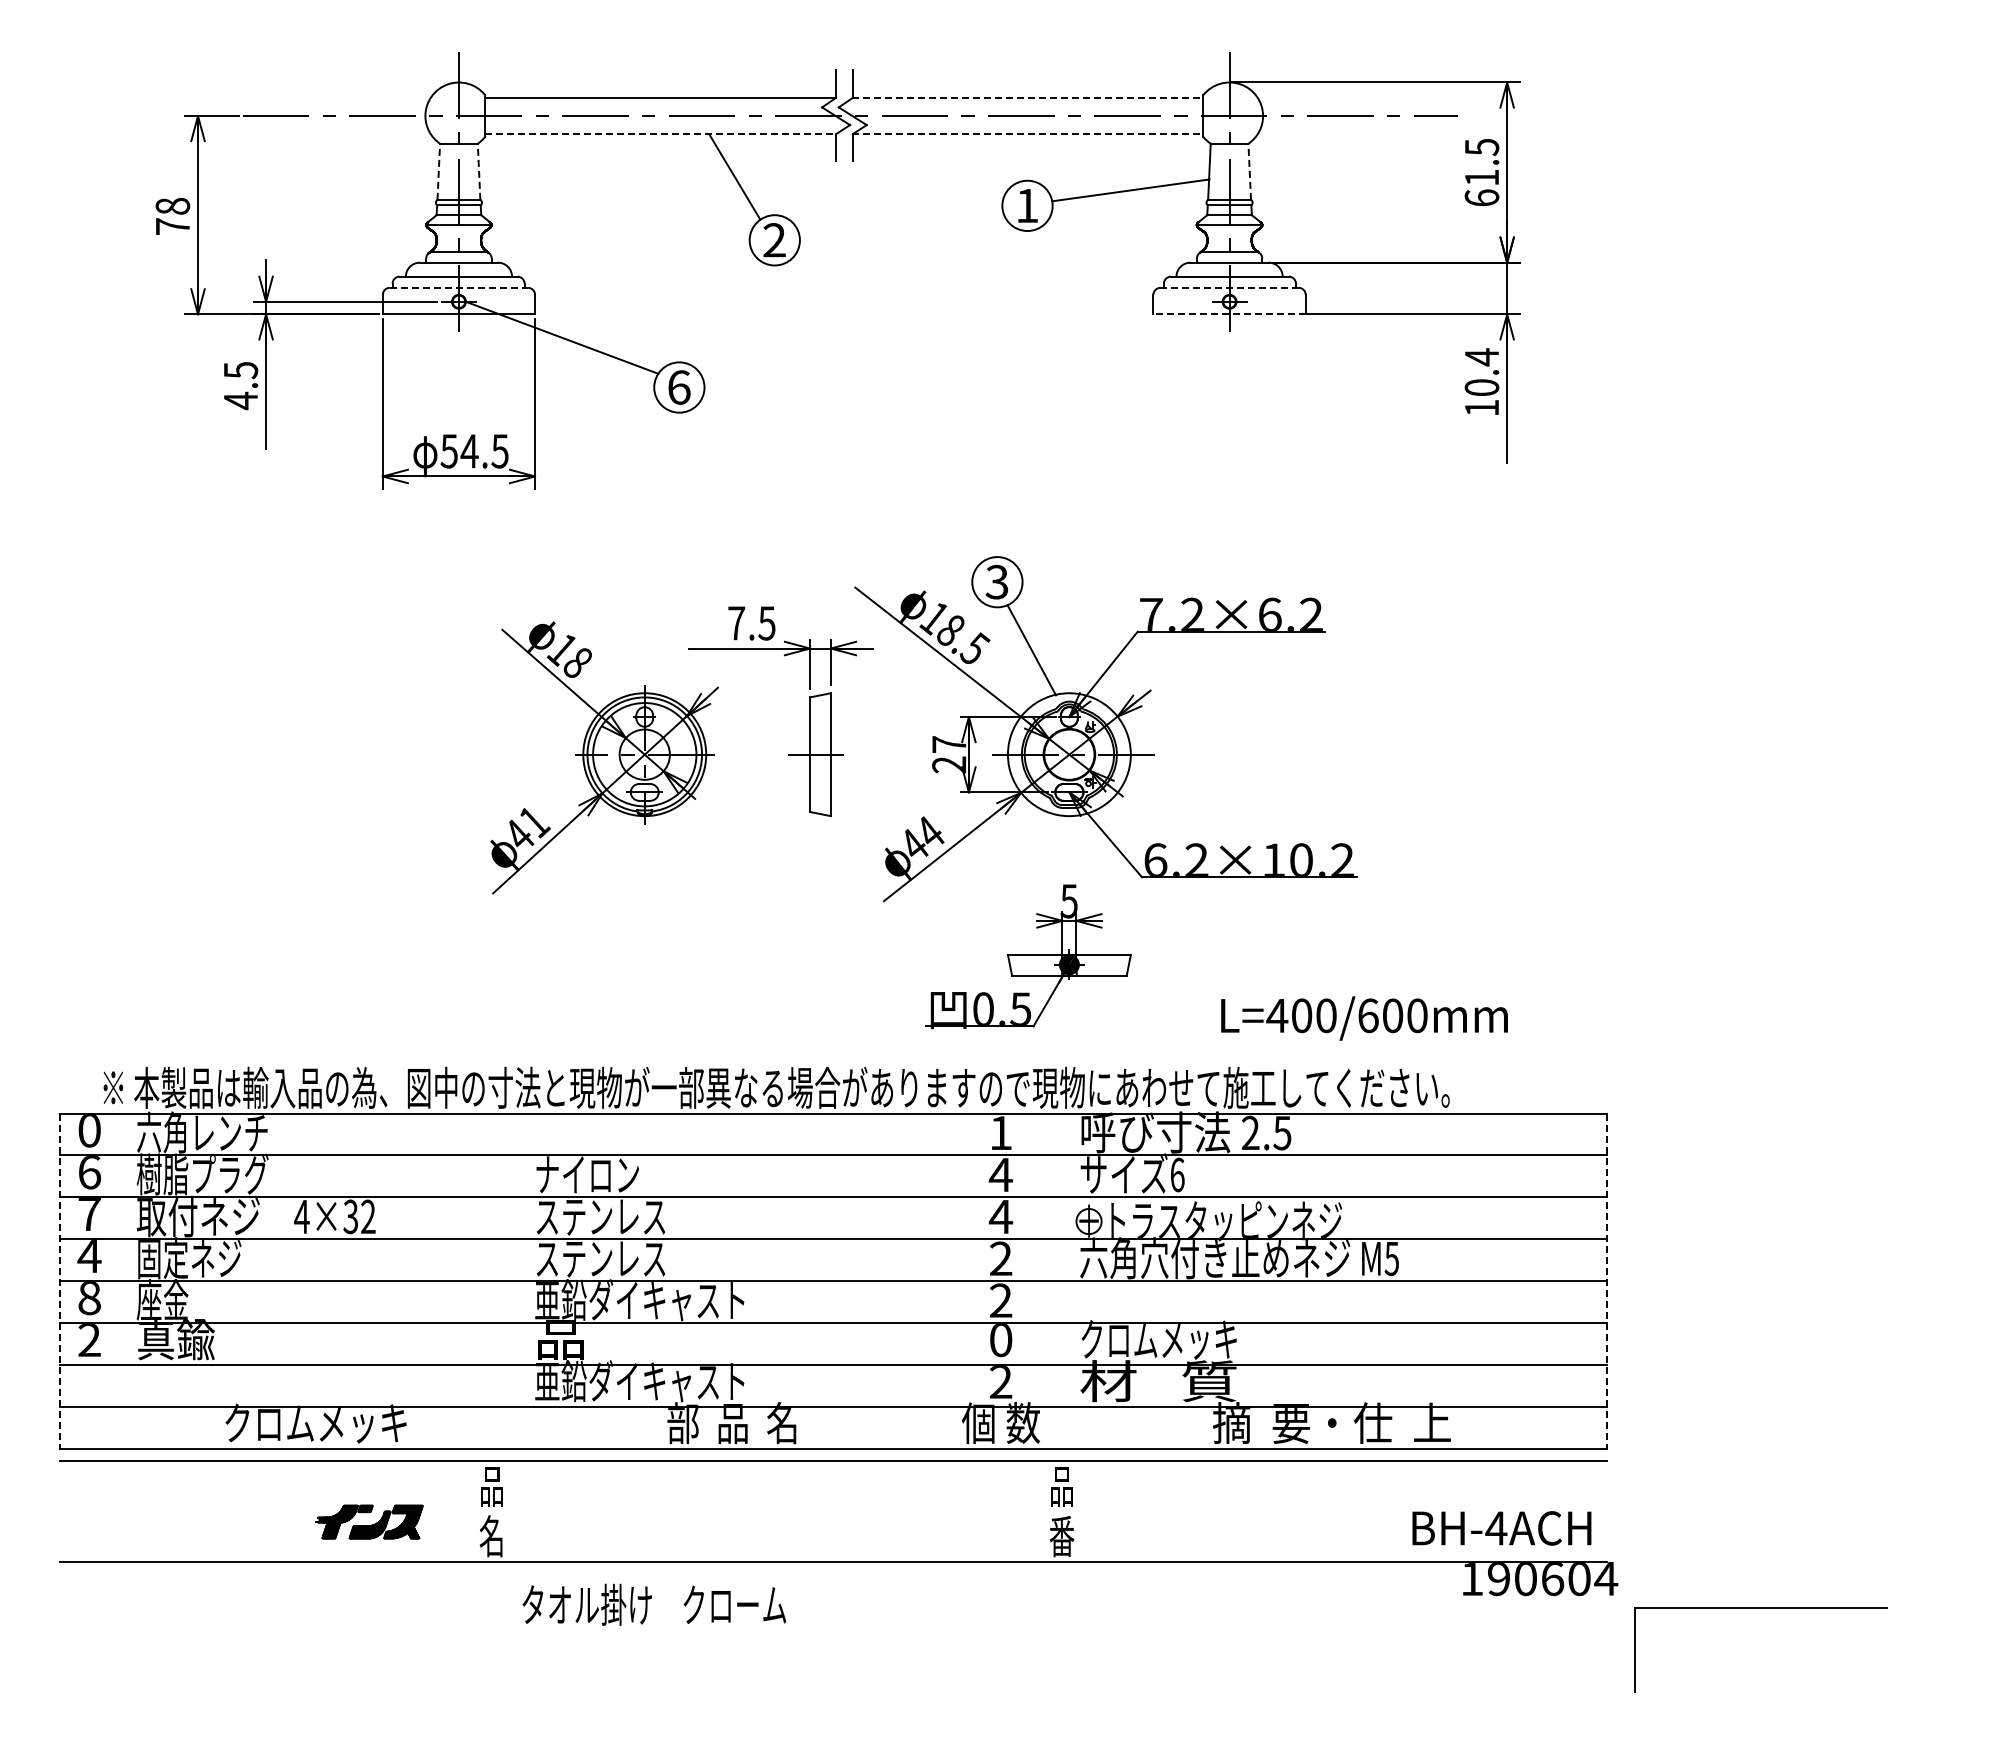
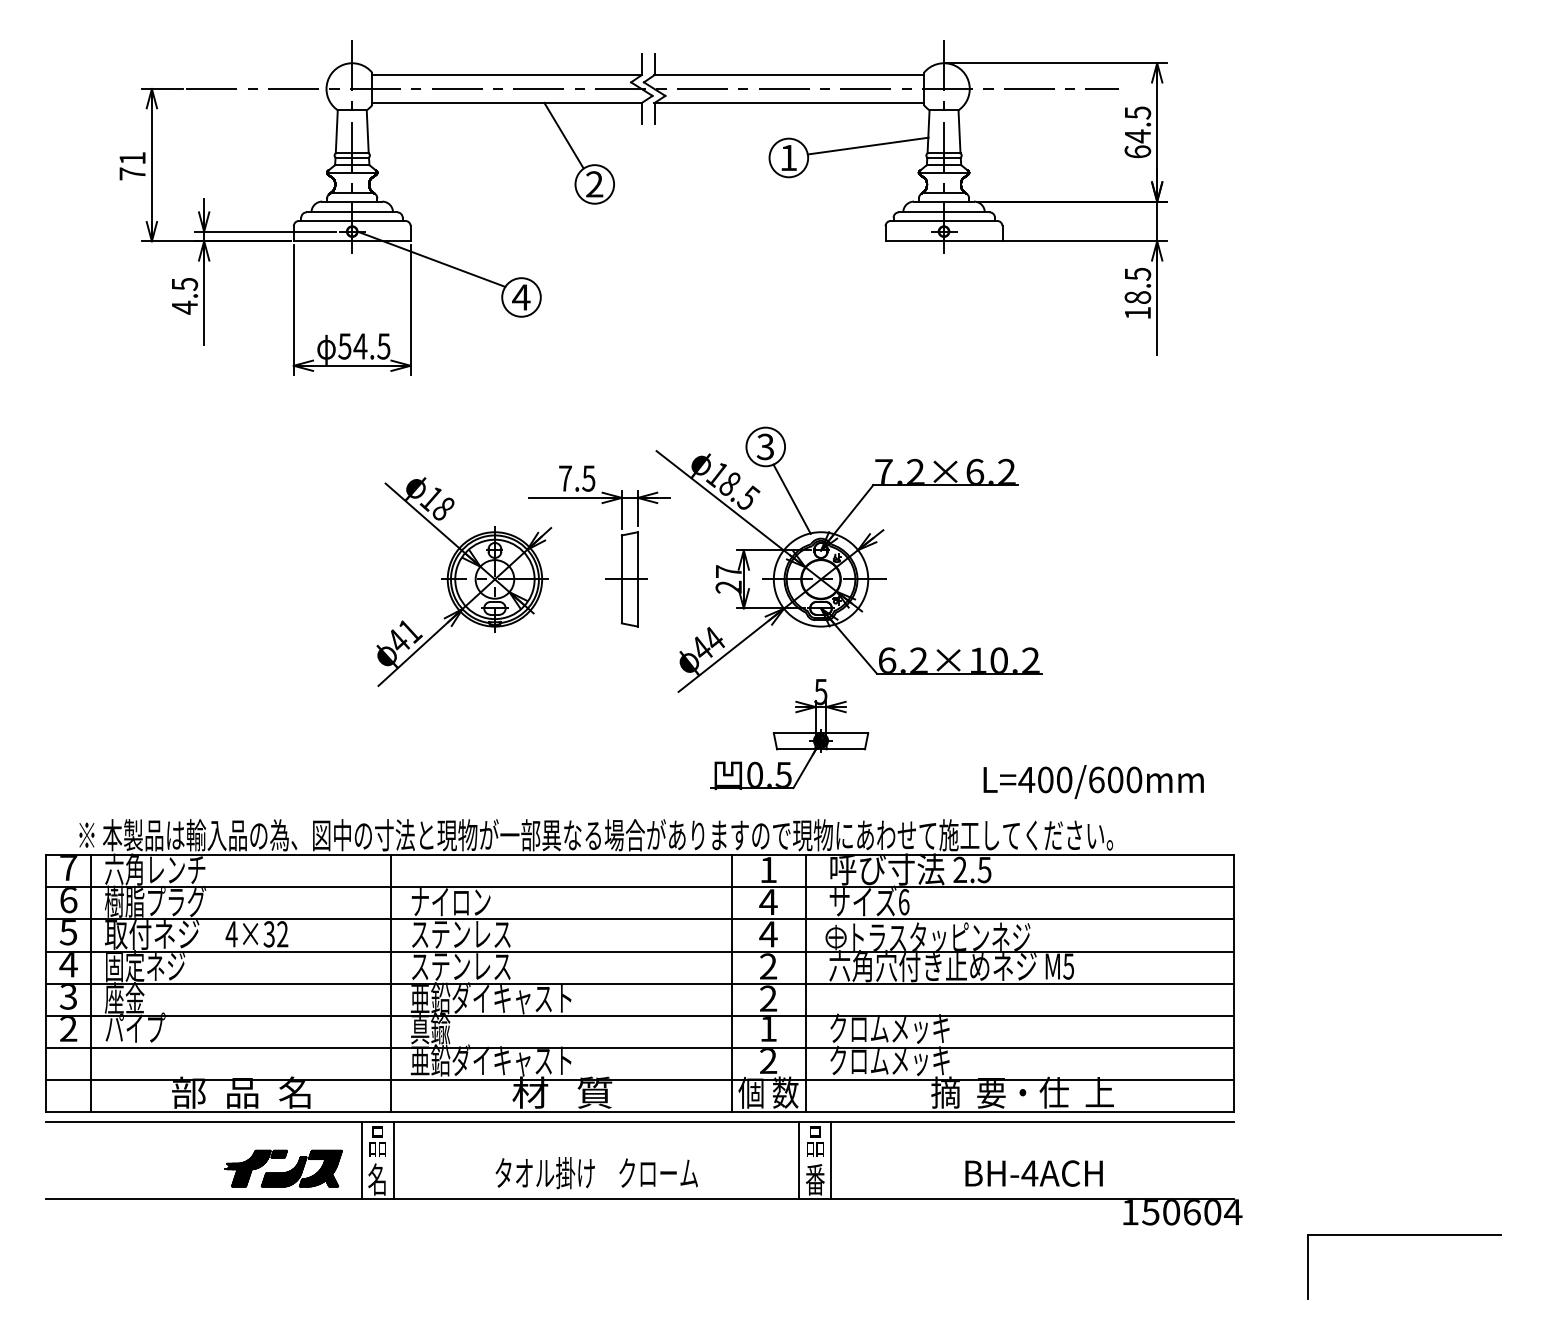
line: (1028, 97) -> (789, 74), dashed -> solid
line: (661, 134) -> (507, 103), dashed -> solid
line: (1028, 134) -> (789, 103), dashed -> solid
line: (438, 171) -> (336, 131), dashed -> solid
line: (479, 171) -> (368, 131), dashed -> solid
line: (1249, 171) -> (959, 131), dashed -> solid
text: (1481, 177) -> (1137, 136), 61.5 -> 64.5
text: (172, 205) -> (132, 157), 78 -> 71
line: (459, 287) -> (352, 220), dashed -> solid
line: (1229, 287) -> (943, 220), dashed -> solid
line: (1229, 314) -> (943, 241), dashed -> solid
text: (1481, 372) -> (1137, 285), 10.4 -> 18.5
text: (679, 387) -> (521, 297), 6 -> 4
text: (1364, 1018) -> (1093, 781), moved
text: (89, 1131) -> (68, 868), 0 -> 7
text: (89, 1214) -> (68, 932), 7 -> 5
line: (119, 1280) -> (91, 983), added
line: (508, 1280) -> (390, 983), added
line: (953, 1280) -> (732, 983), added
line: (1049, 1280) -> (805, 983), added
line: (60, 1281) -> (46, 983), dashed -> solid
line: (1606, 1281) -> (1233, 983), dashed -> solid
text: (89, 1298) -> (68, 997), 8 -> 3
text: (176, 1339) -> (135, 1028), 真鍮 -> パイプ
text: (560, 1339) -> (430, 1028), 品 -> 真鍮
text: (1001, 1340) -> (768, 1029), 0 -> 1
text: (1158, 1381) -> (889, 1060), 材   質 -> クロムメッキ
text: (315, 1423) -> (242, 1092), クロムメッキ -> 部  品  名
text: (732, 1423) -> (562, 1092), 部  品  名 -> 材   質
line: (471, 1511) -> (361, 1160), added
line: (513, 1511) -> (394, 1160), added
line: (1041, 1511) -> (799, 1160), added
line: (1082, 1511) -> (831, 1160), added
part: (369, 1521) -> (283, 1168), size x1.43
text: (1501, 1528) -> (1033, 1173), moved
text: (1498, 1579) -> (1150, 1212), 190604 -> 150604
text: (654, 1604) -> (596, 1172), moved
part: (1760, 1608) -> (1403, 1235), moved

